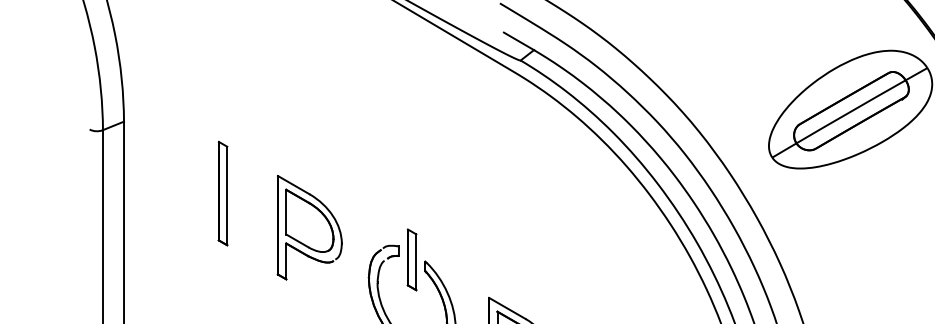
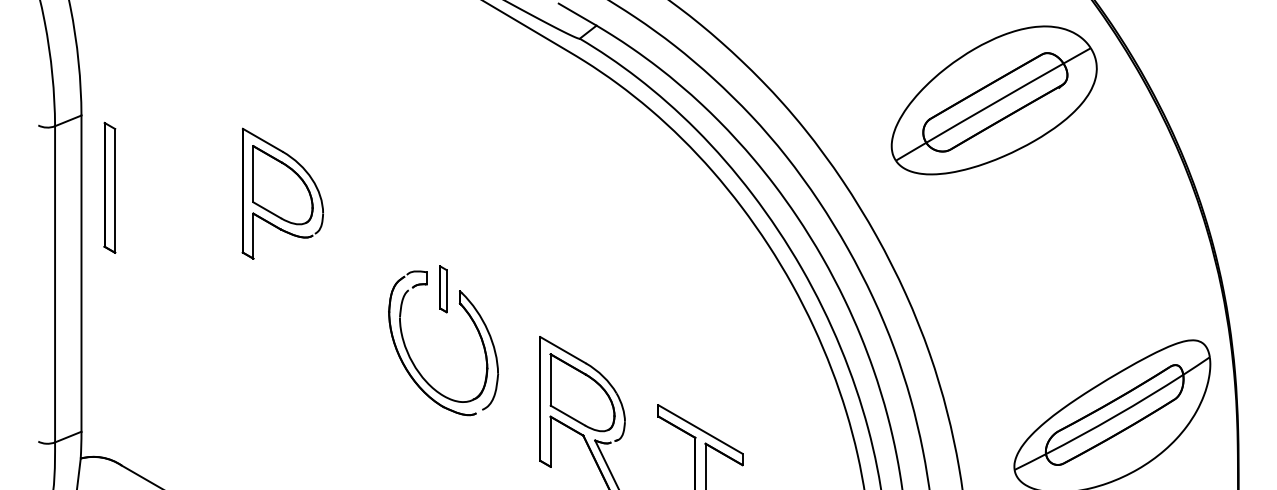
part: (222, 193) -> (109, 187), moved
part: (309, 227) -> (282, 193), moved
part: (412, 260) -> (443, 289), size x0.6

